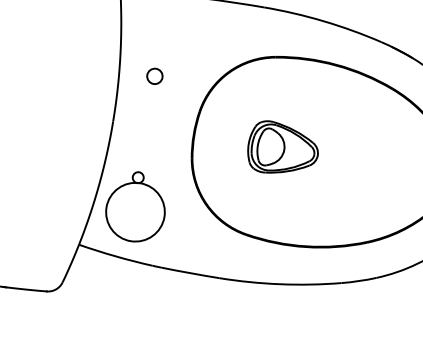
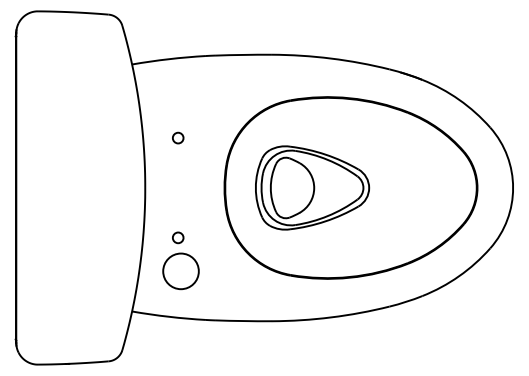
circle: (155, 75) -> (178, 137), size x0.71
part: (283, 149) -> (312, 187), size x1.67
circle: (134, 212) -> (180, 271), size x0.62

